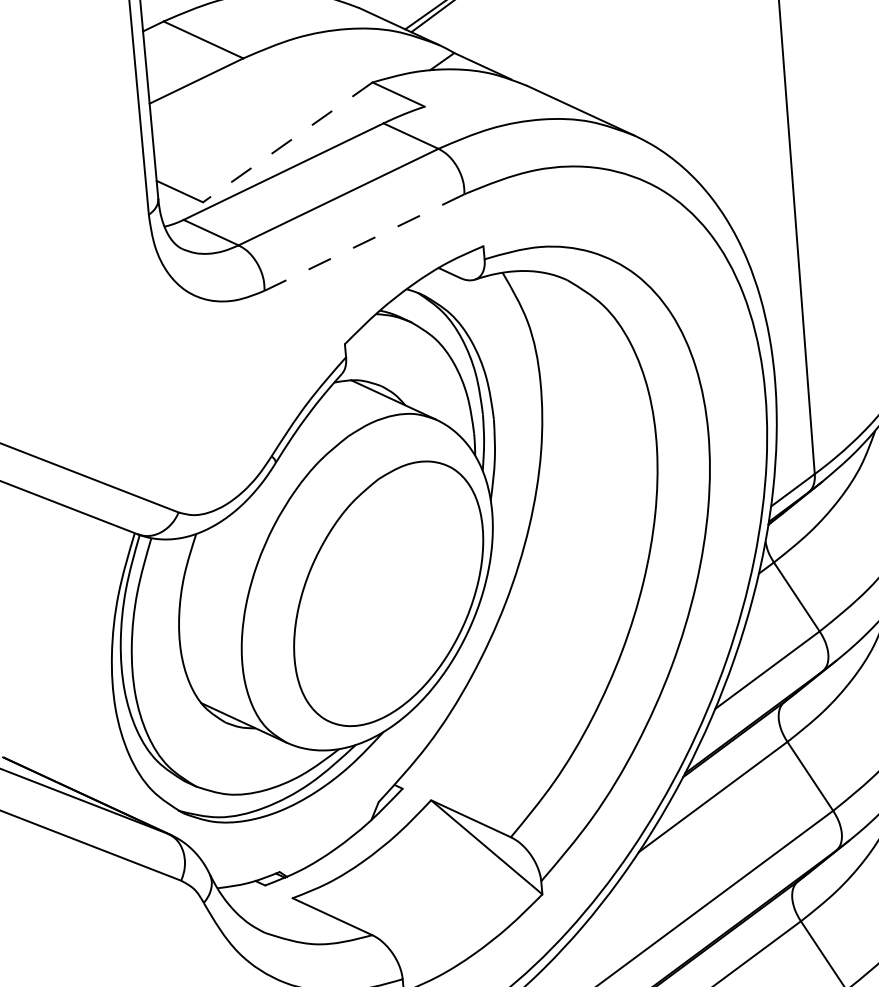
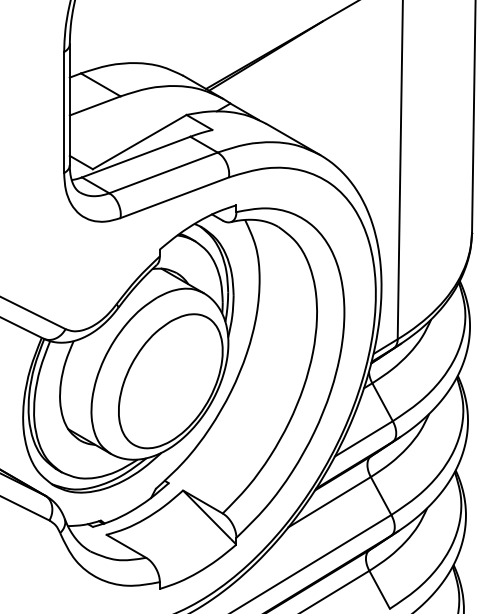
line: (287, 143) -> (139, 142), dashed -> solid
line: (363, 242) -> (174, 197), dashed -> solid

